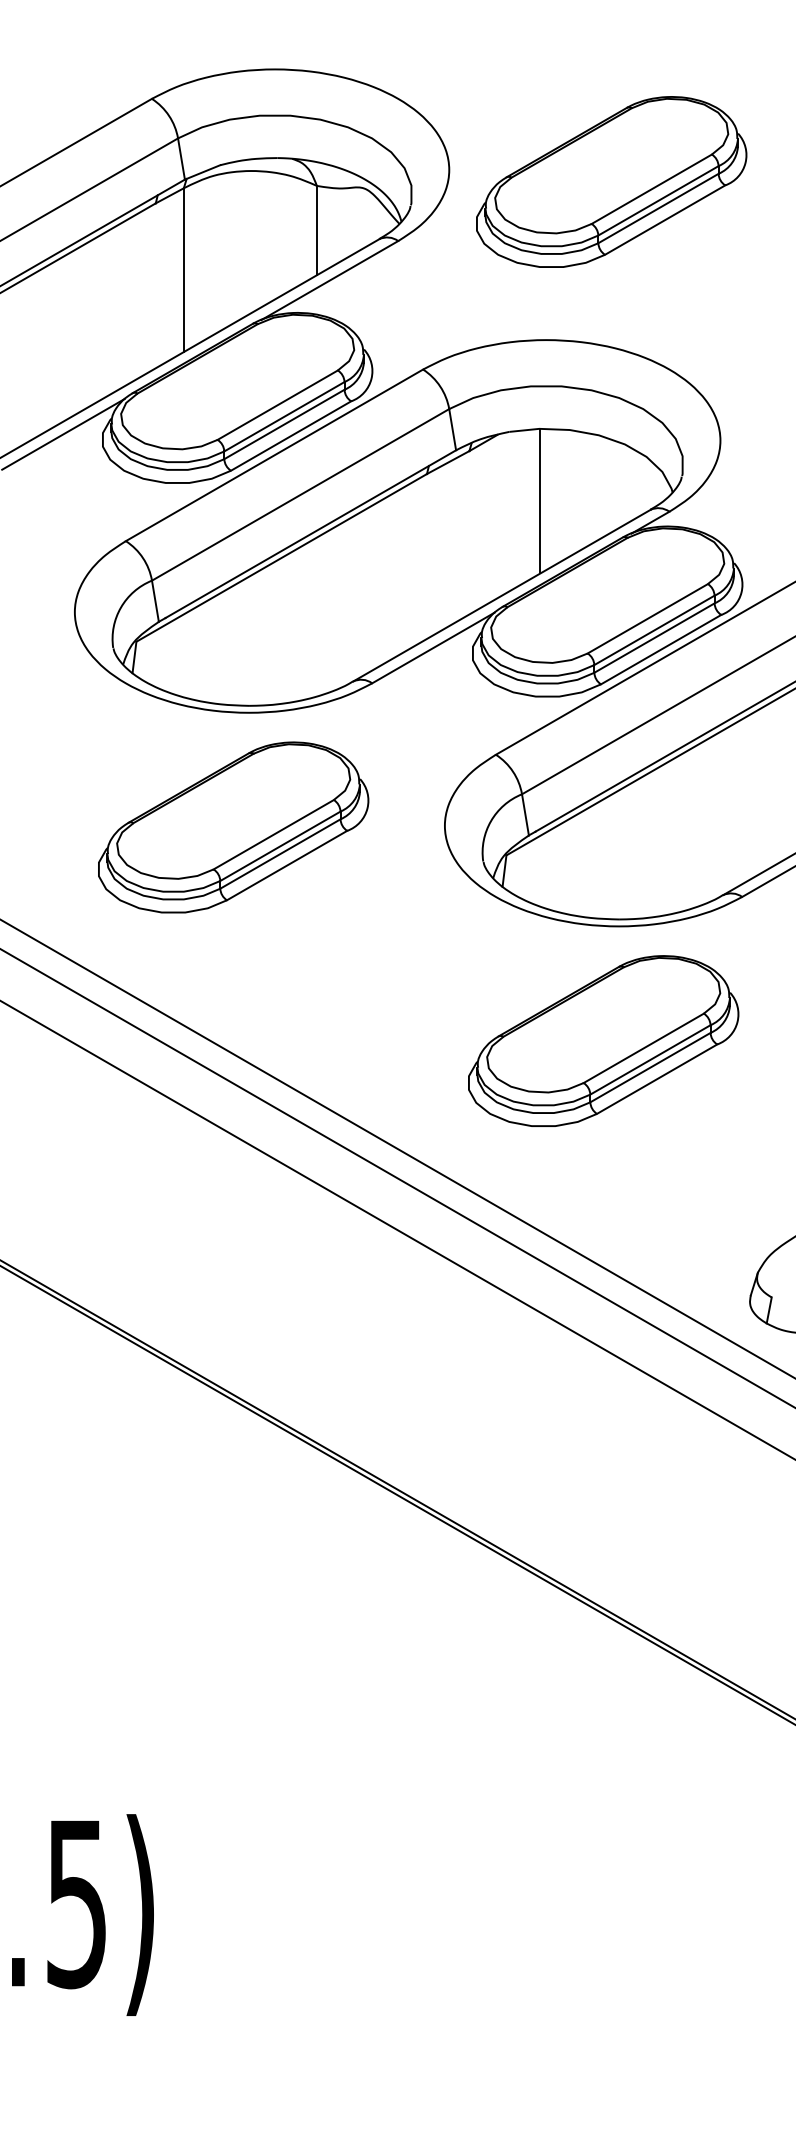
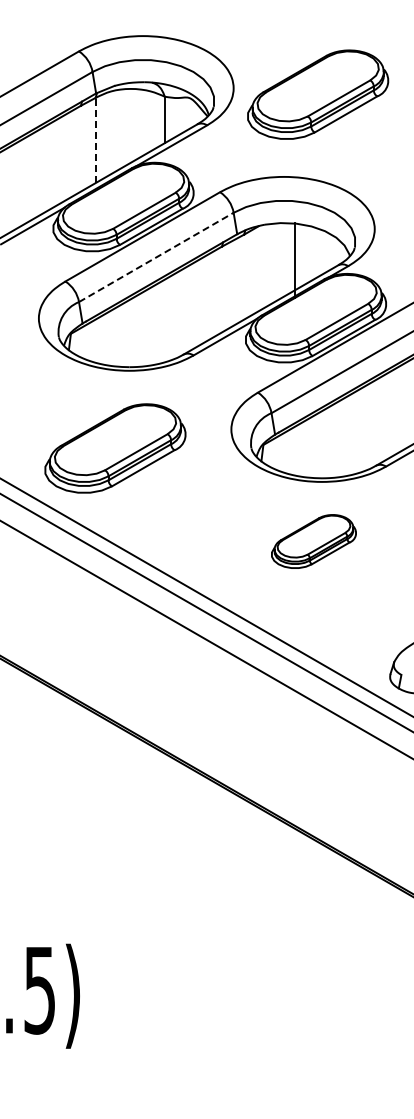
line: (183, 270) -> (95, 140), solid -> dashed
line: (300, 494) -> (156, 257), solid -> dashed
line: (541, 500) -> (295, 260), moved
part: (233, 827) -> (115, 448), moved
part: (602, 1040) -> (313, 541), size x0.6

